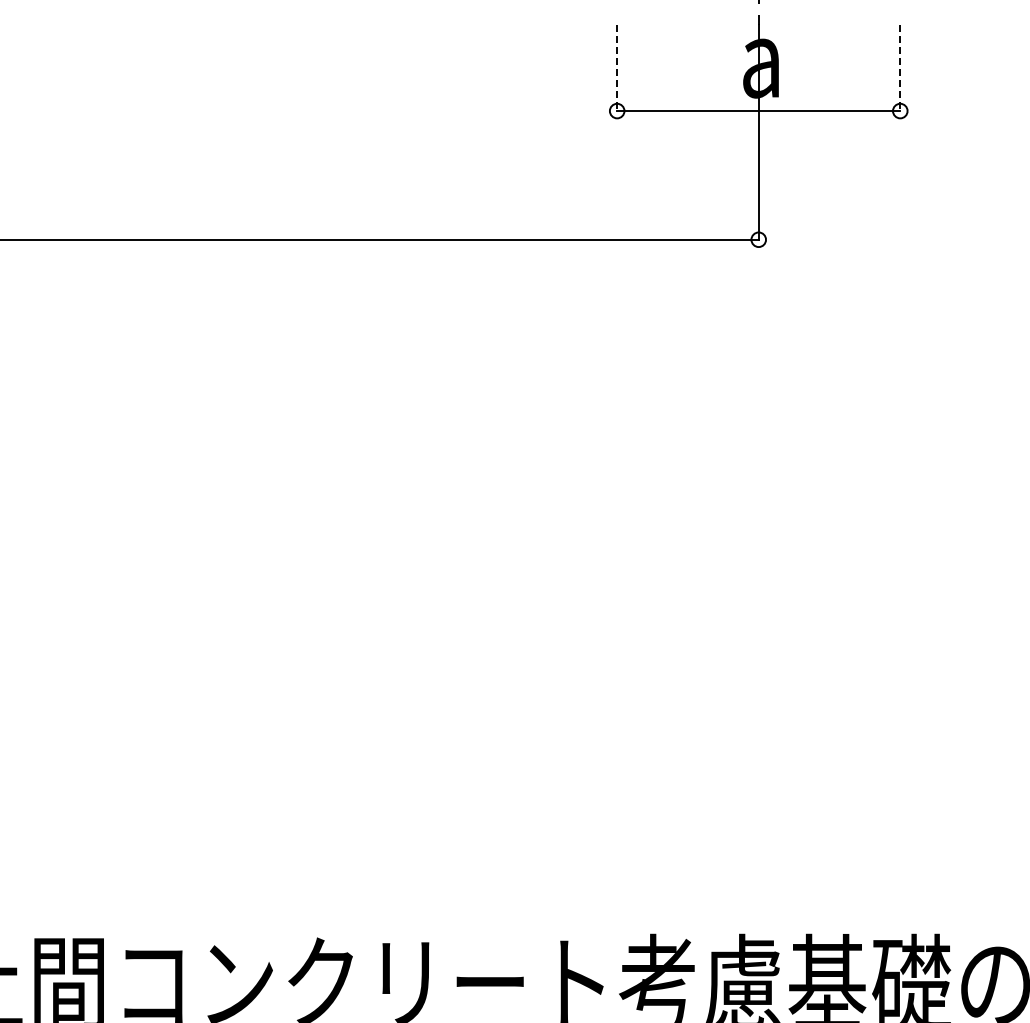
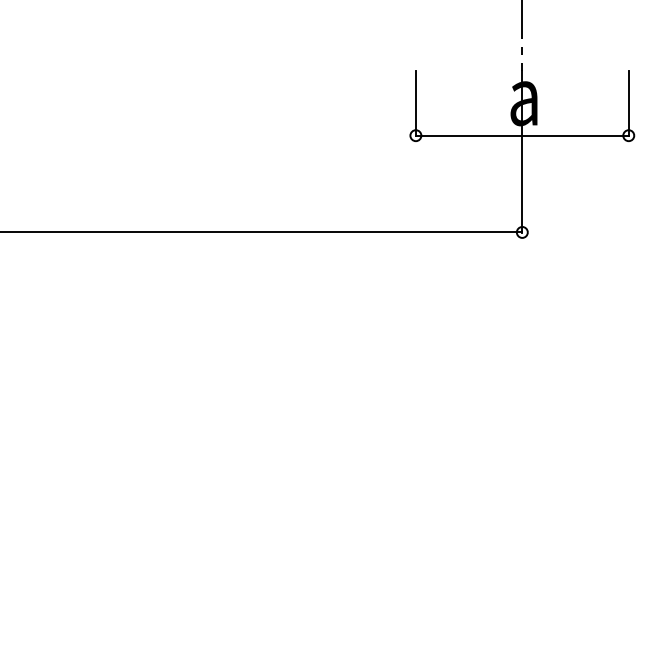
line: (617, 68) -> (416, 103), dashed -> solid
line: (900, 68) -> (628, 103), dashed -> solid

